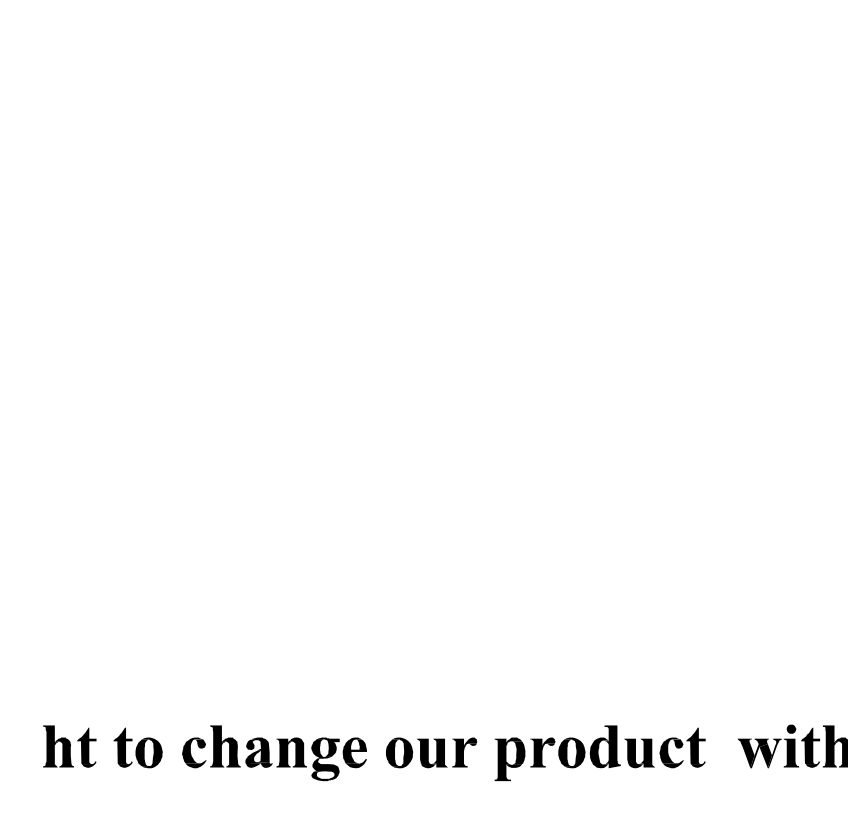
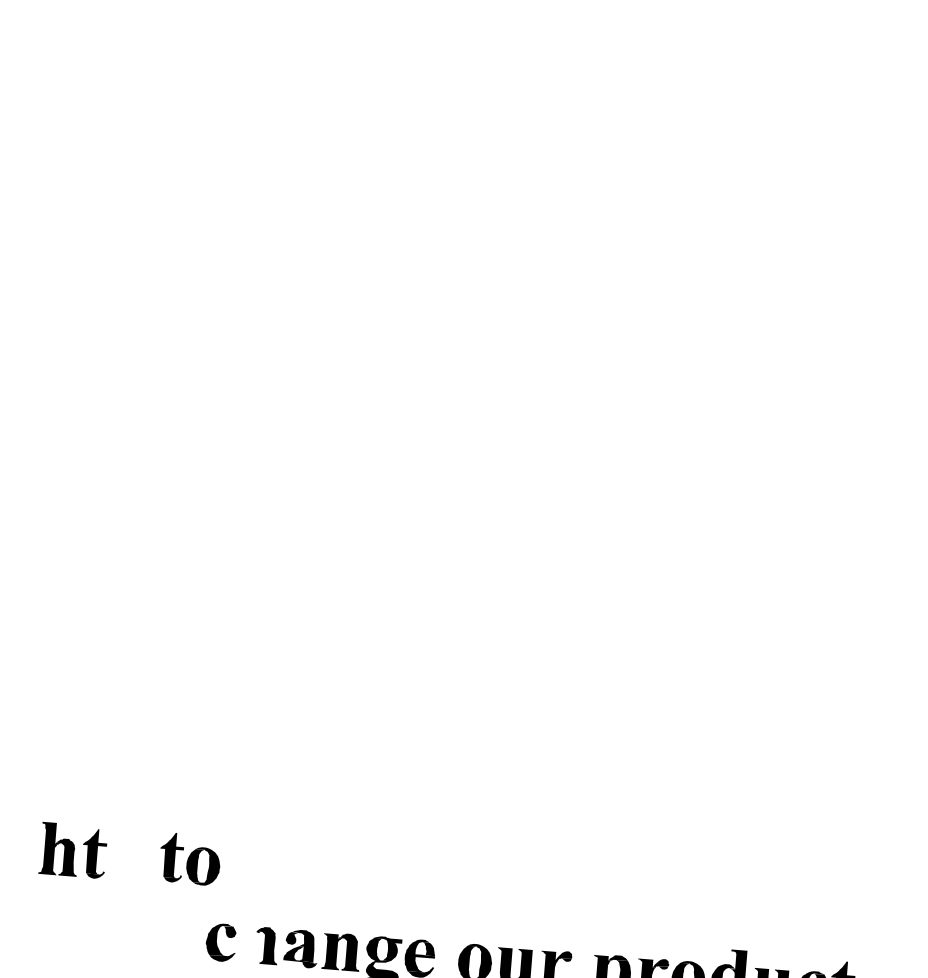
part: (69, 746) -> (73, 850), moved
fill: (217, 746) -> (250, 937), removed
part: (137, 747) -> (189, 858), moved
fill: (252, 764) -> (291, 962), removed

